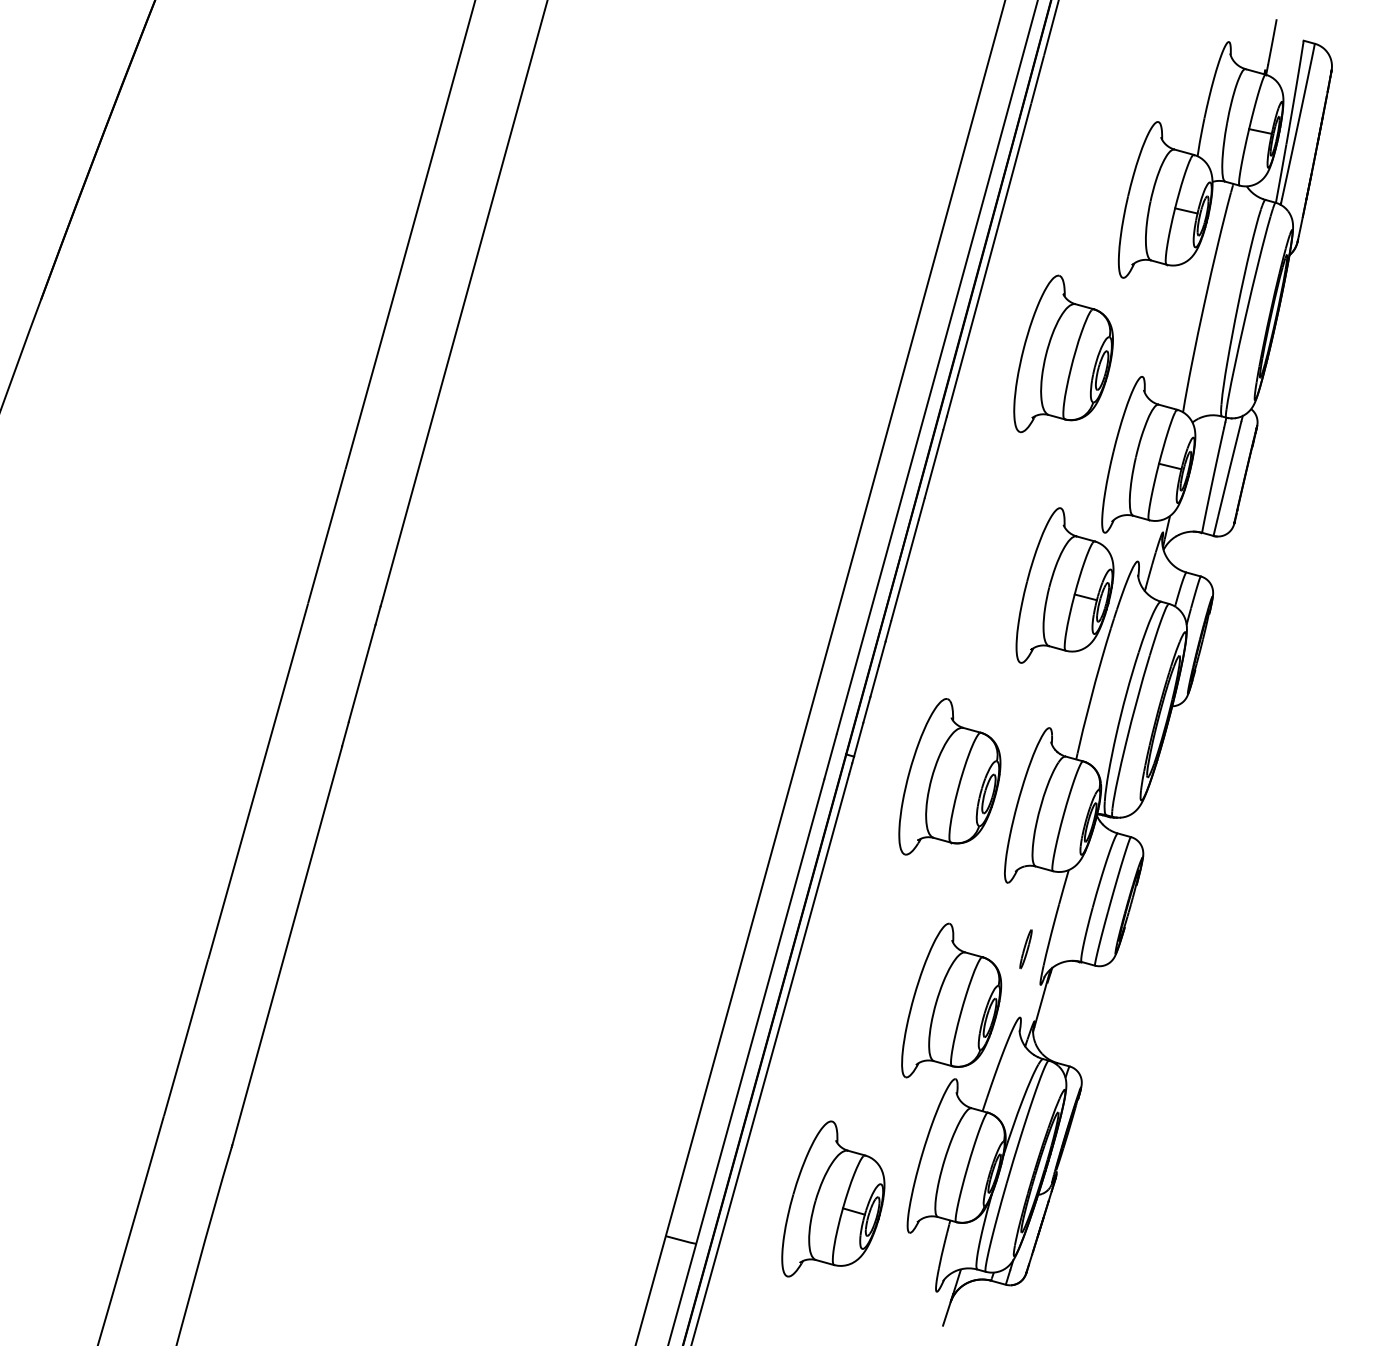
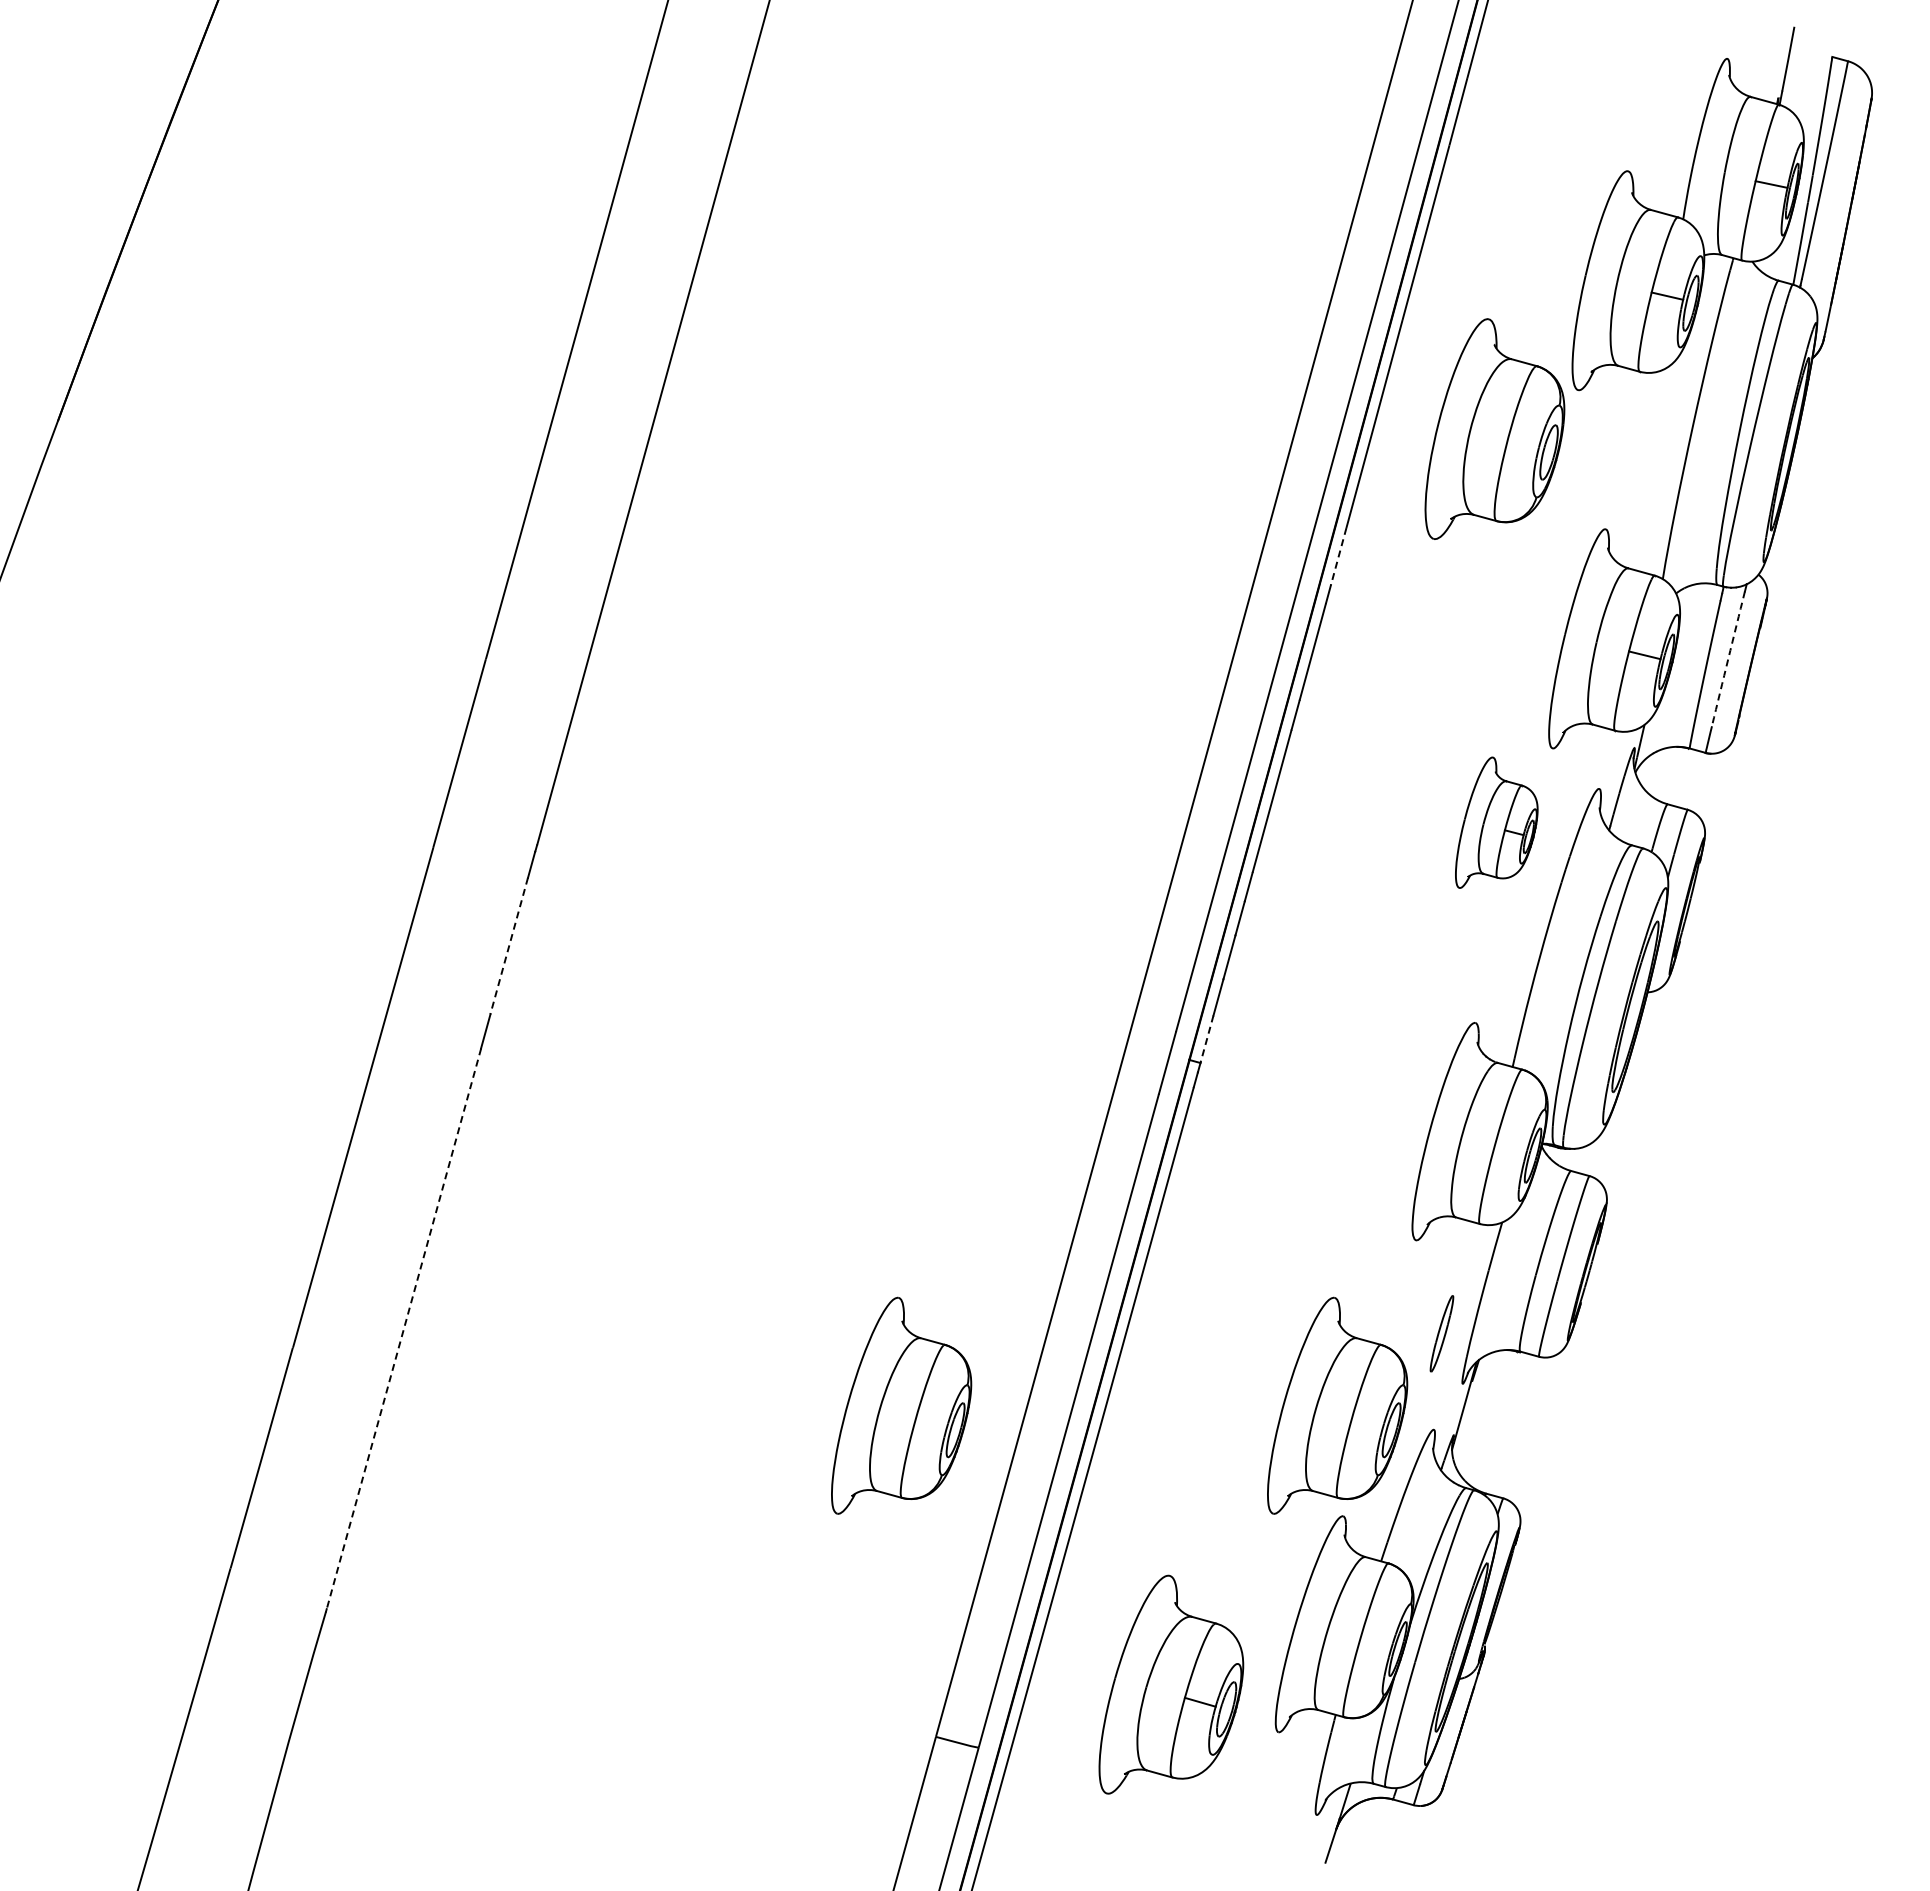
part: (1063, 353) -> (1494, 428), moved
line: (952, 396) -> (1338, 556), solid -> dashed
arc: (1229, 468) -> (1728, 658), solid -> dashed
part: (1064, 585) -> (1496, 822), size x0.6
line: (362, 673) -> (509, 946), solid -> dashed
line: (858, 739) -> (1206, 1039), solid -> dashed
part: (950, 776) -> (1335, 1091), removed
line: (286, 945) -> (403, 1328), solid -> dashed
part: (1026, 949) -> (1442, 1333), size x1.4
part: (641, 1000) -> (901, 1405), added

